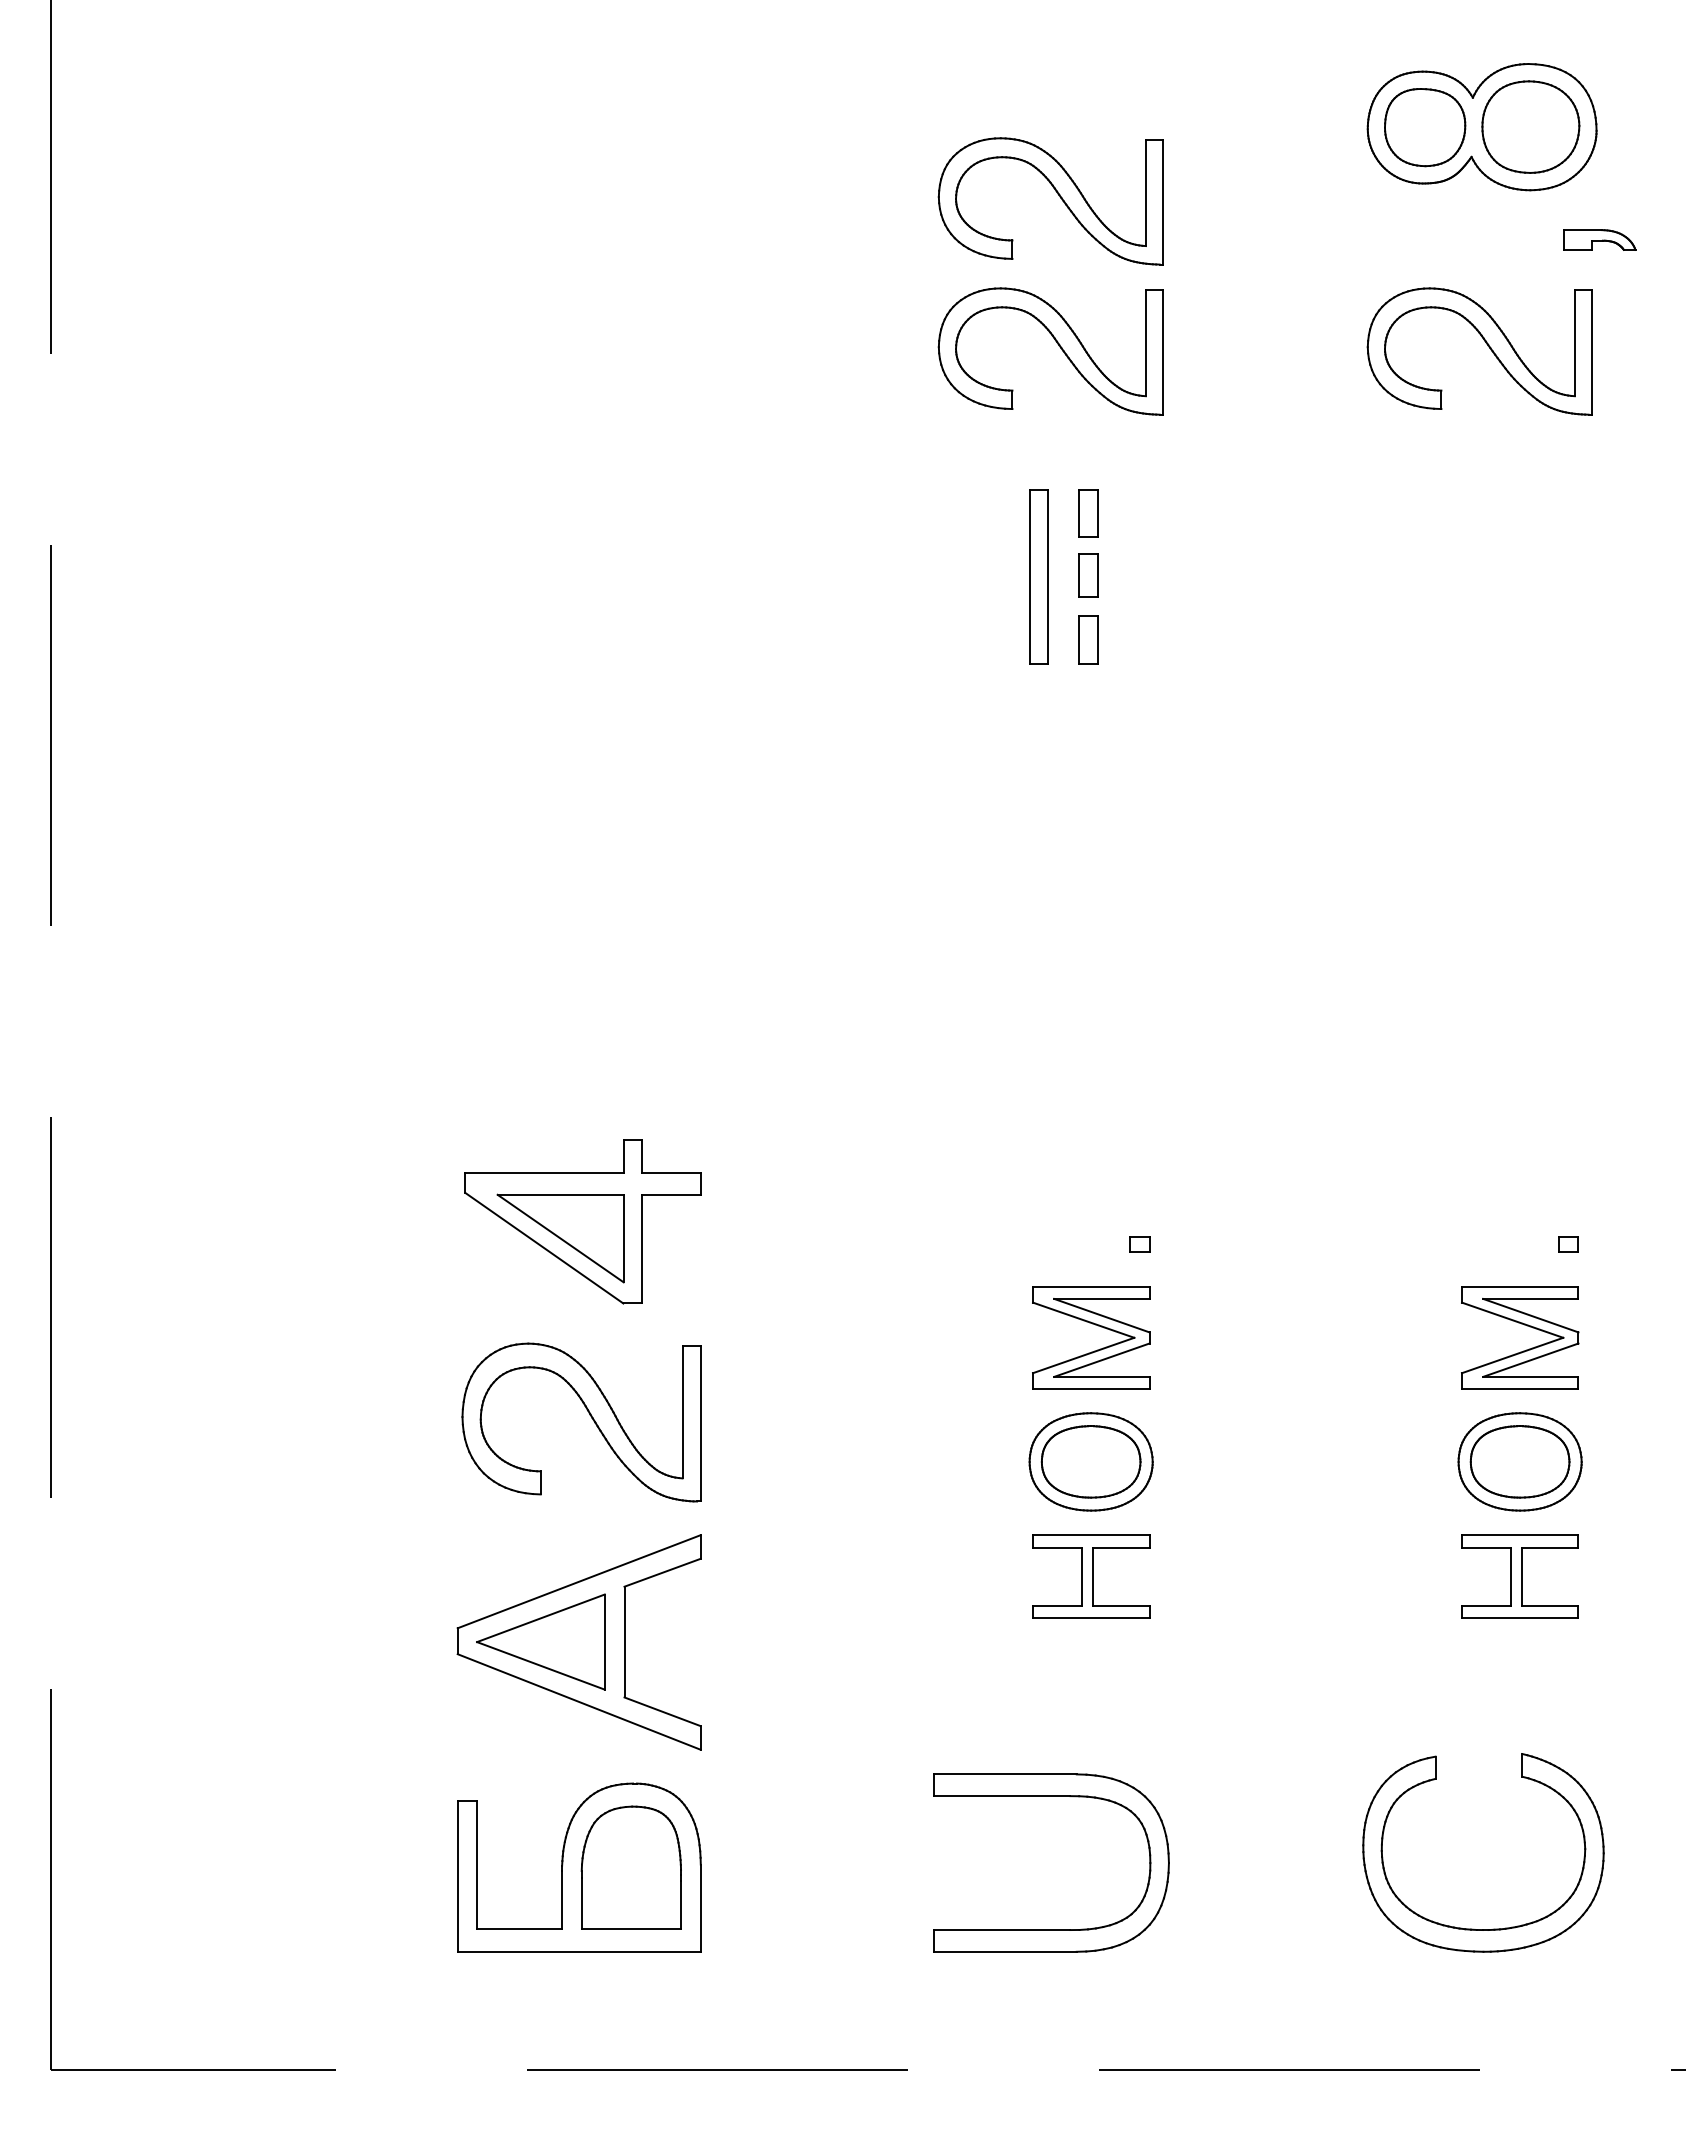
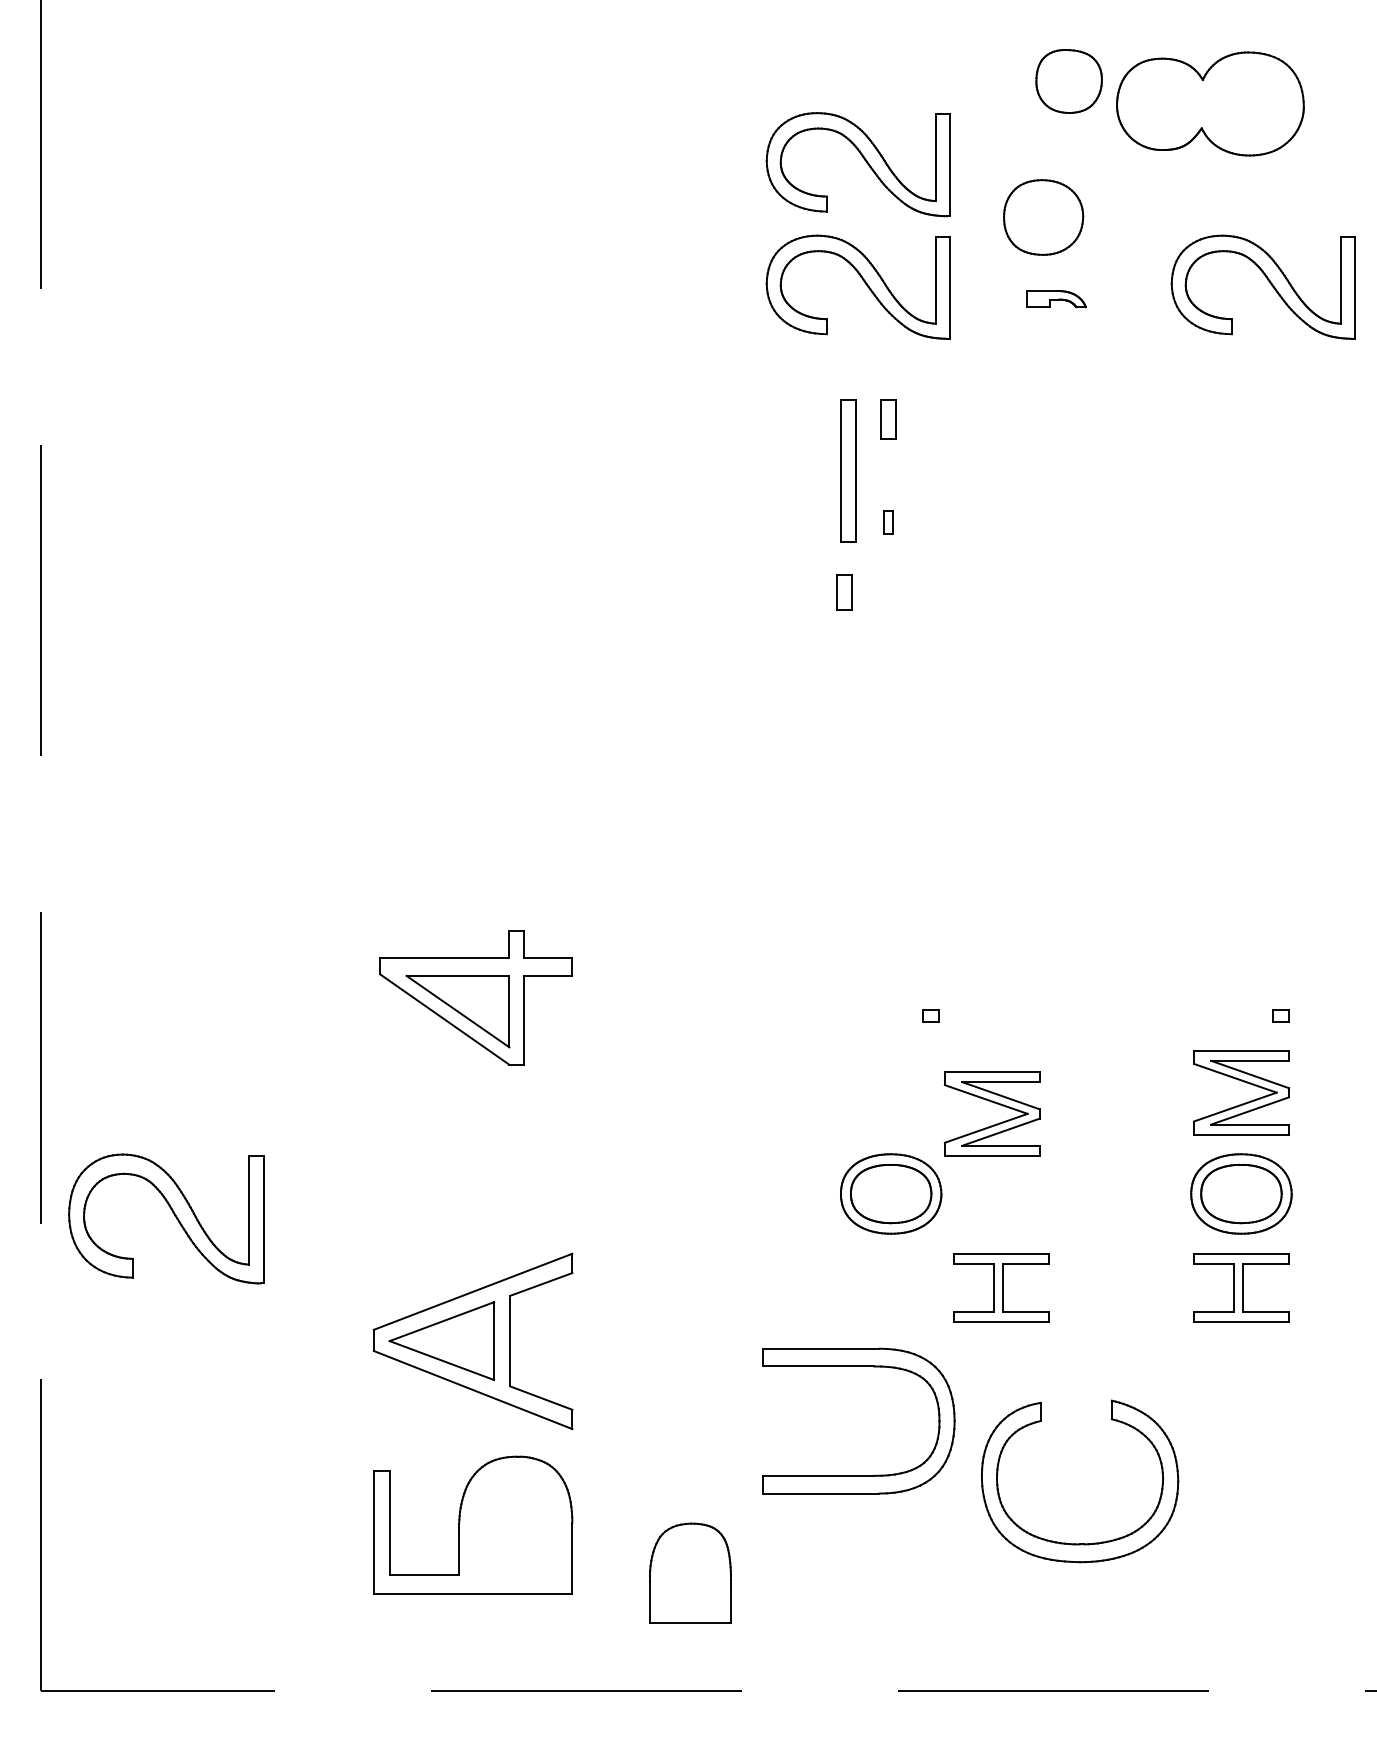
part: (1530, 126) -> (1043, 216), moved
part: (1425, 127) -> (1069, 81), moved
part: (1599, 239) -> (1056, 298), moved
part: (1488, 347) -> (1270, 283), moved
part: (1088, 575) -> (844, 592), moved
part: (1088, 639) -> (888, 522), size x0.6
part: (1095, 1325) -> (995, 1103), moved
part: (589, 1415) -> (172, 1213), moved
part: (1091, 1576) -> (1001, 1287), moved
part: (1051, 1796) -> (858, 1366), moved
part: (630, 1867) -> (689, 1573), moved
part: (1473, 1928) -> (1071, 1543), moved

